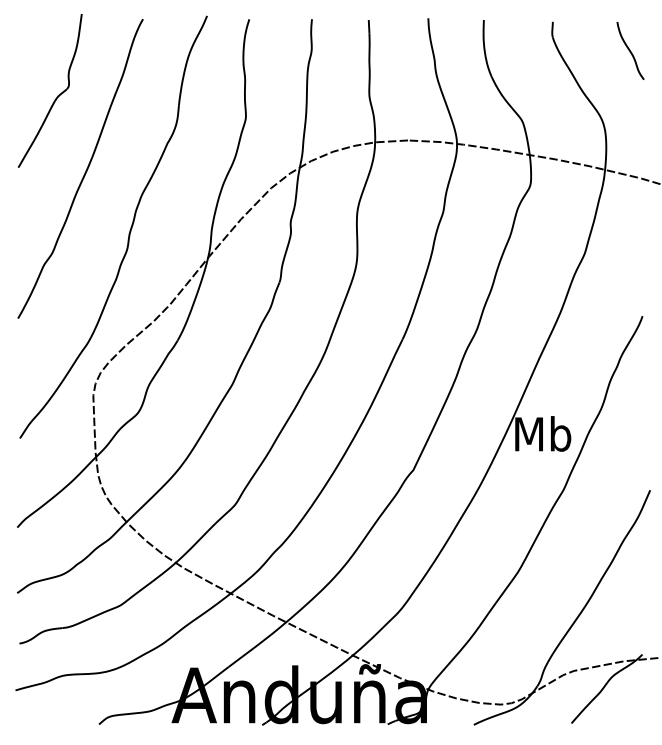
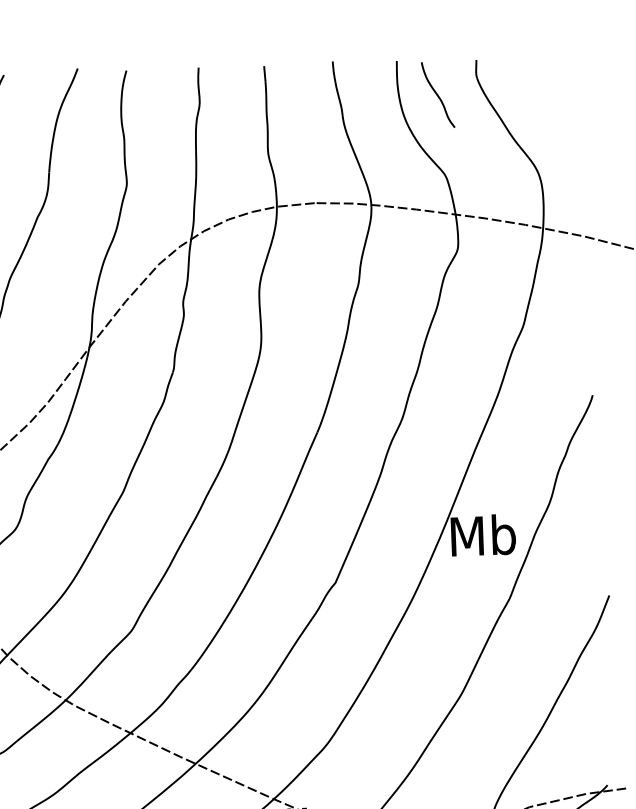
curve: (630, 50) -> (438, 94), moved

